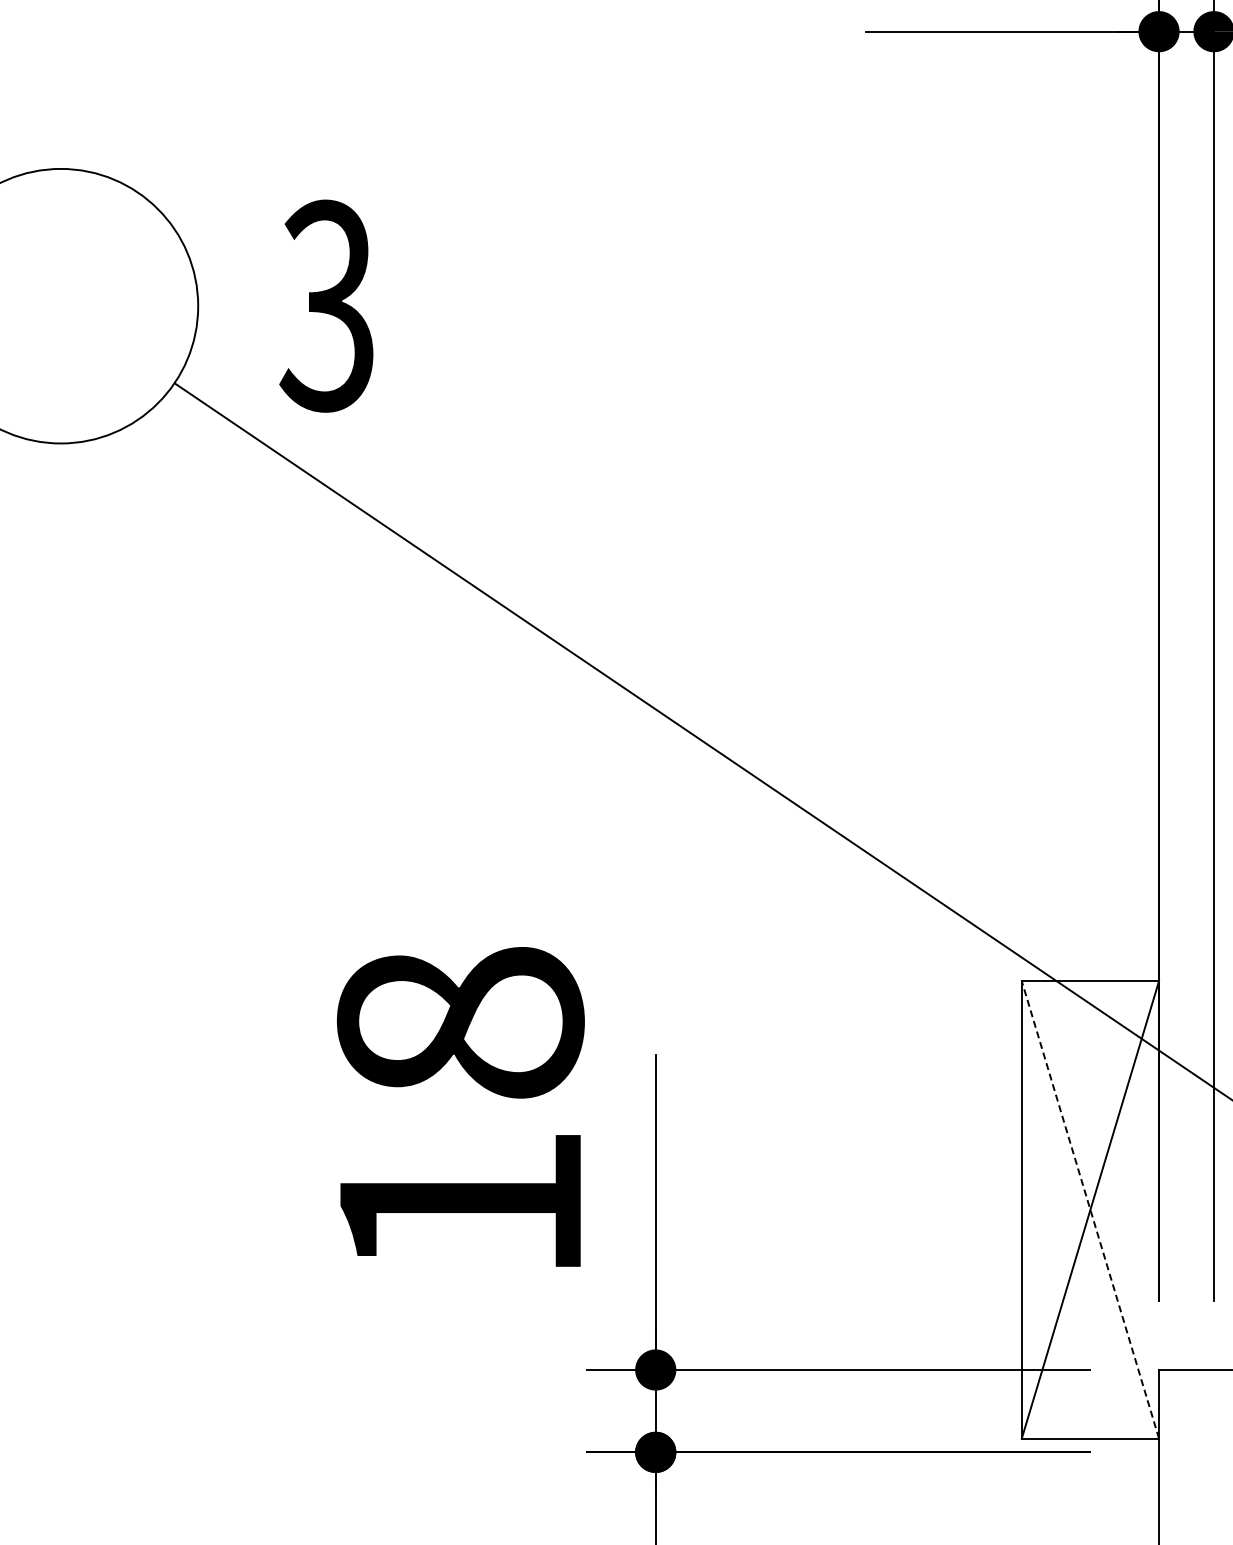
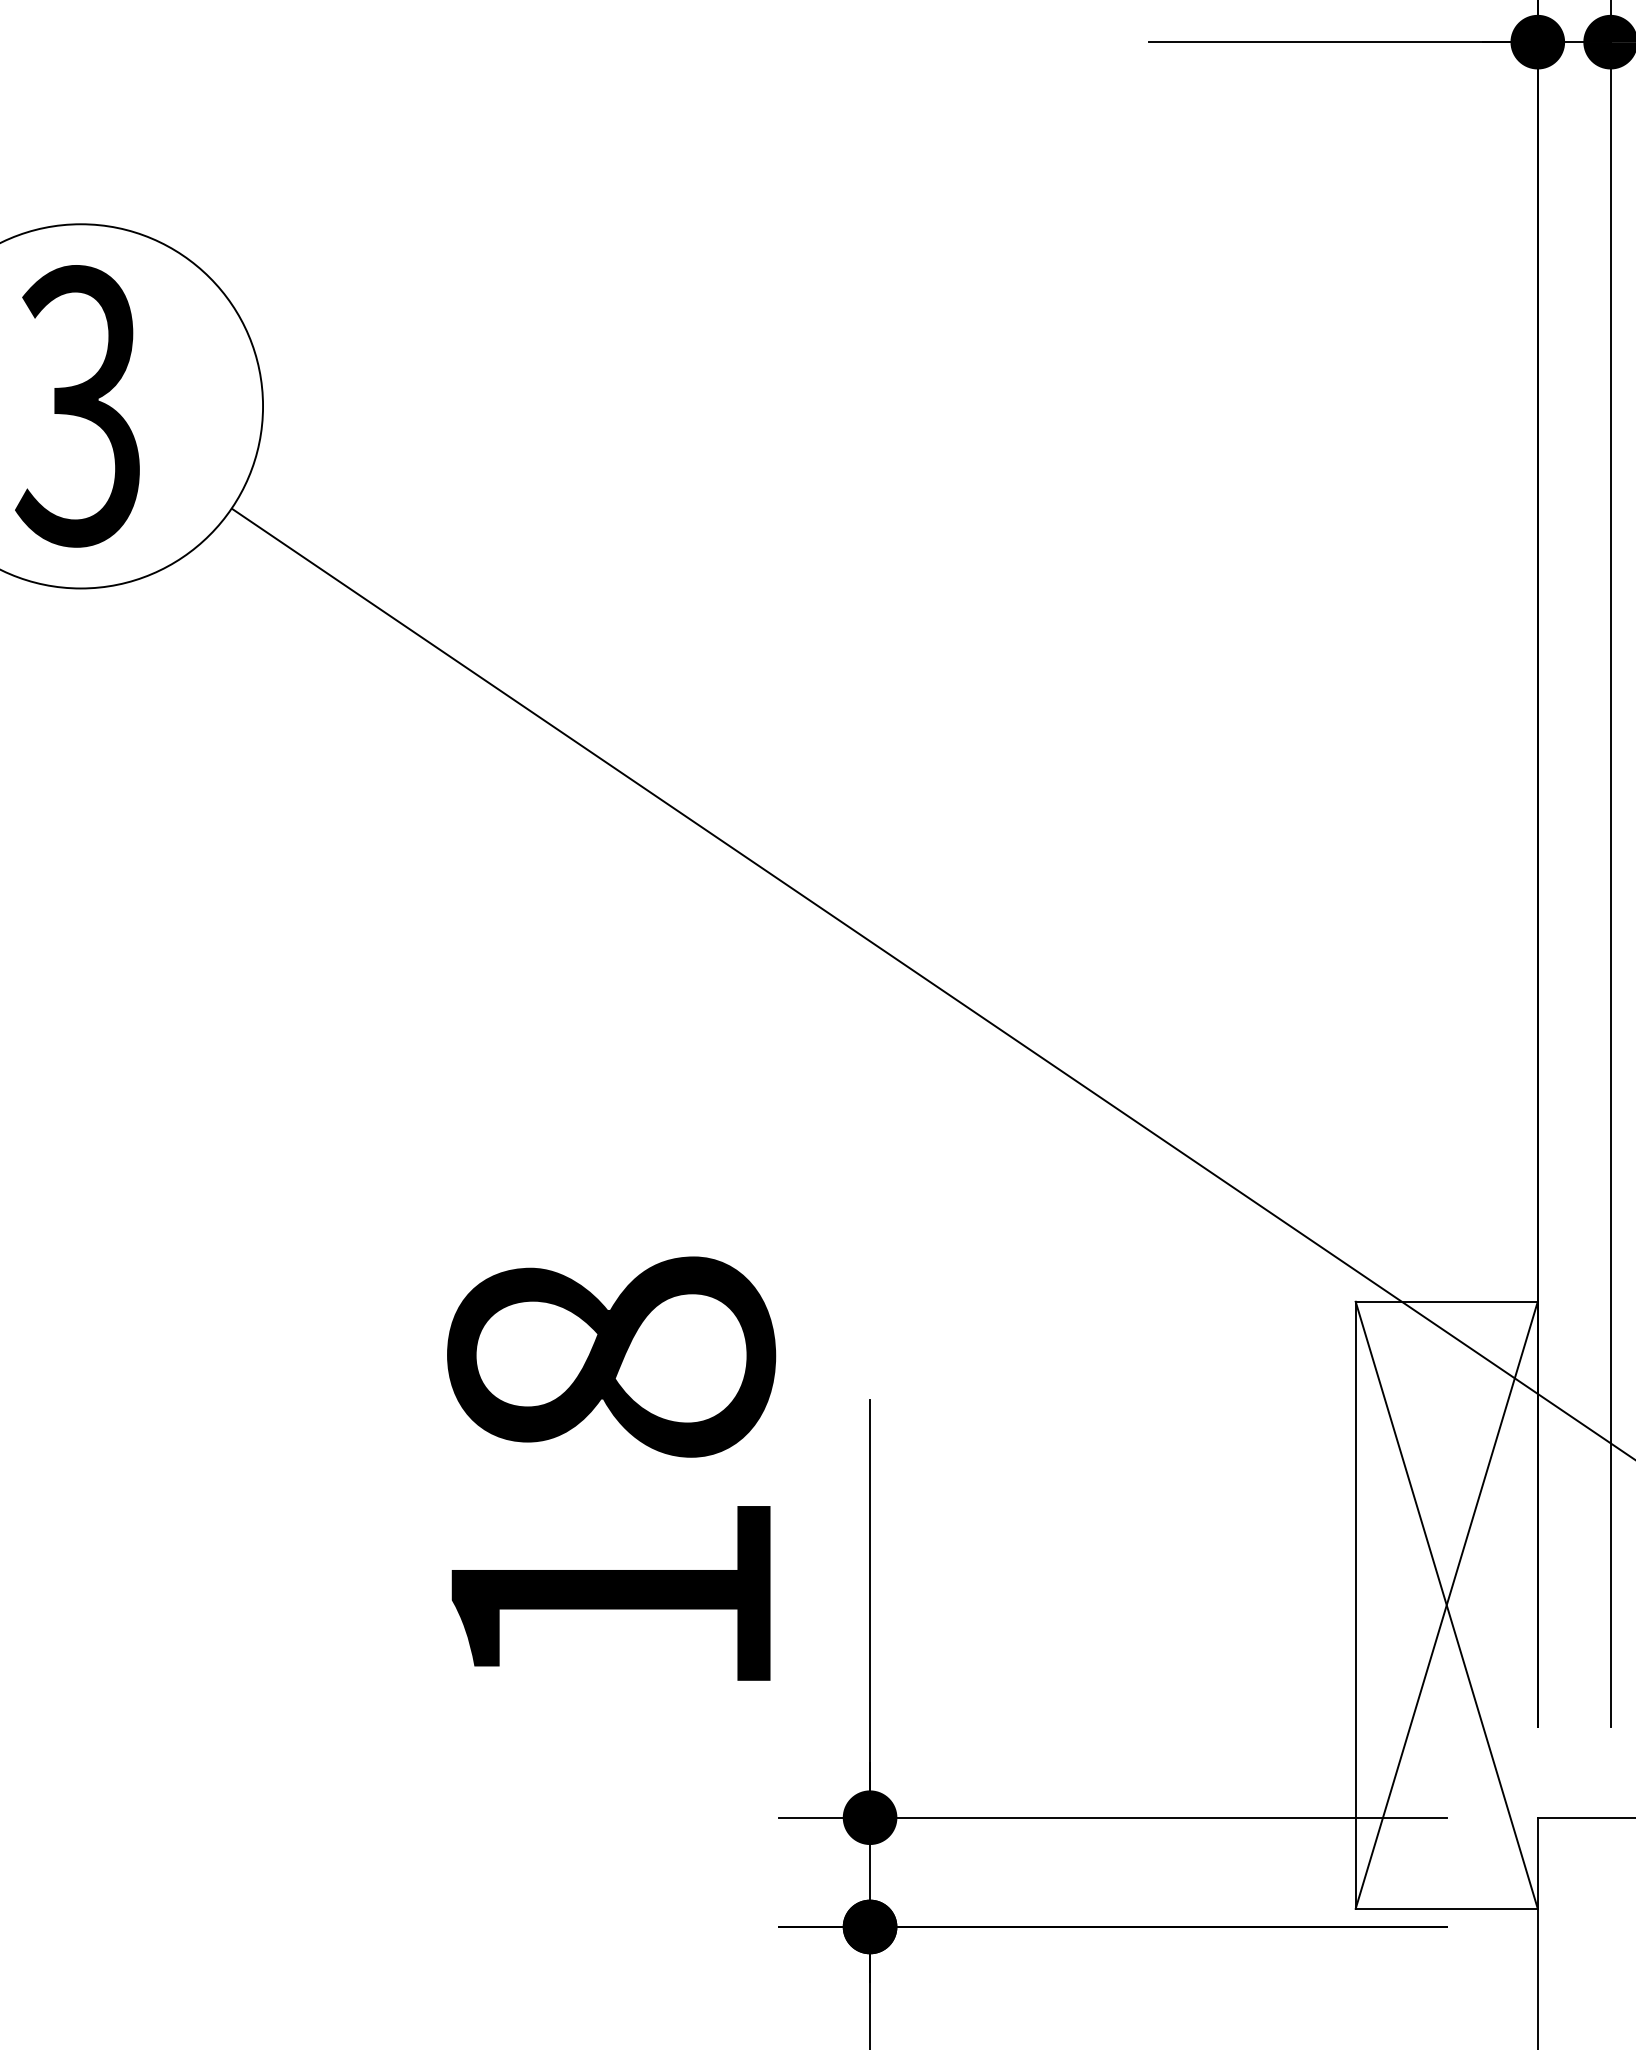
text: (326, 305) -> (77, 405), moved
line: (1090, 1209) -> (1446, 1604), dashed -> solid

